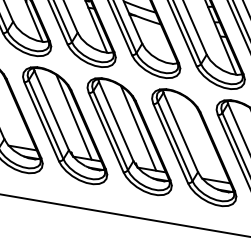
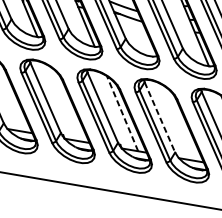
line: (73, 116) -> (64, 103), removed
line: (138, 128) -> (122, 113), solid -> dashed
line: (180, 132) -> (159, 117), solid -> dashed

